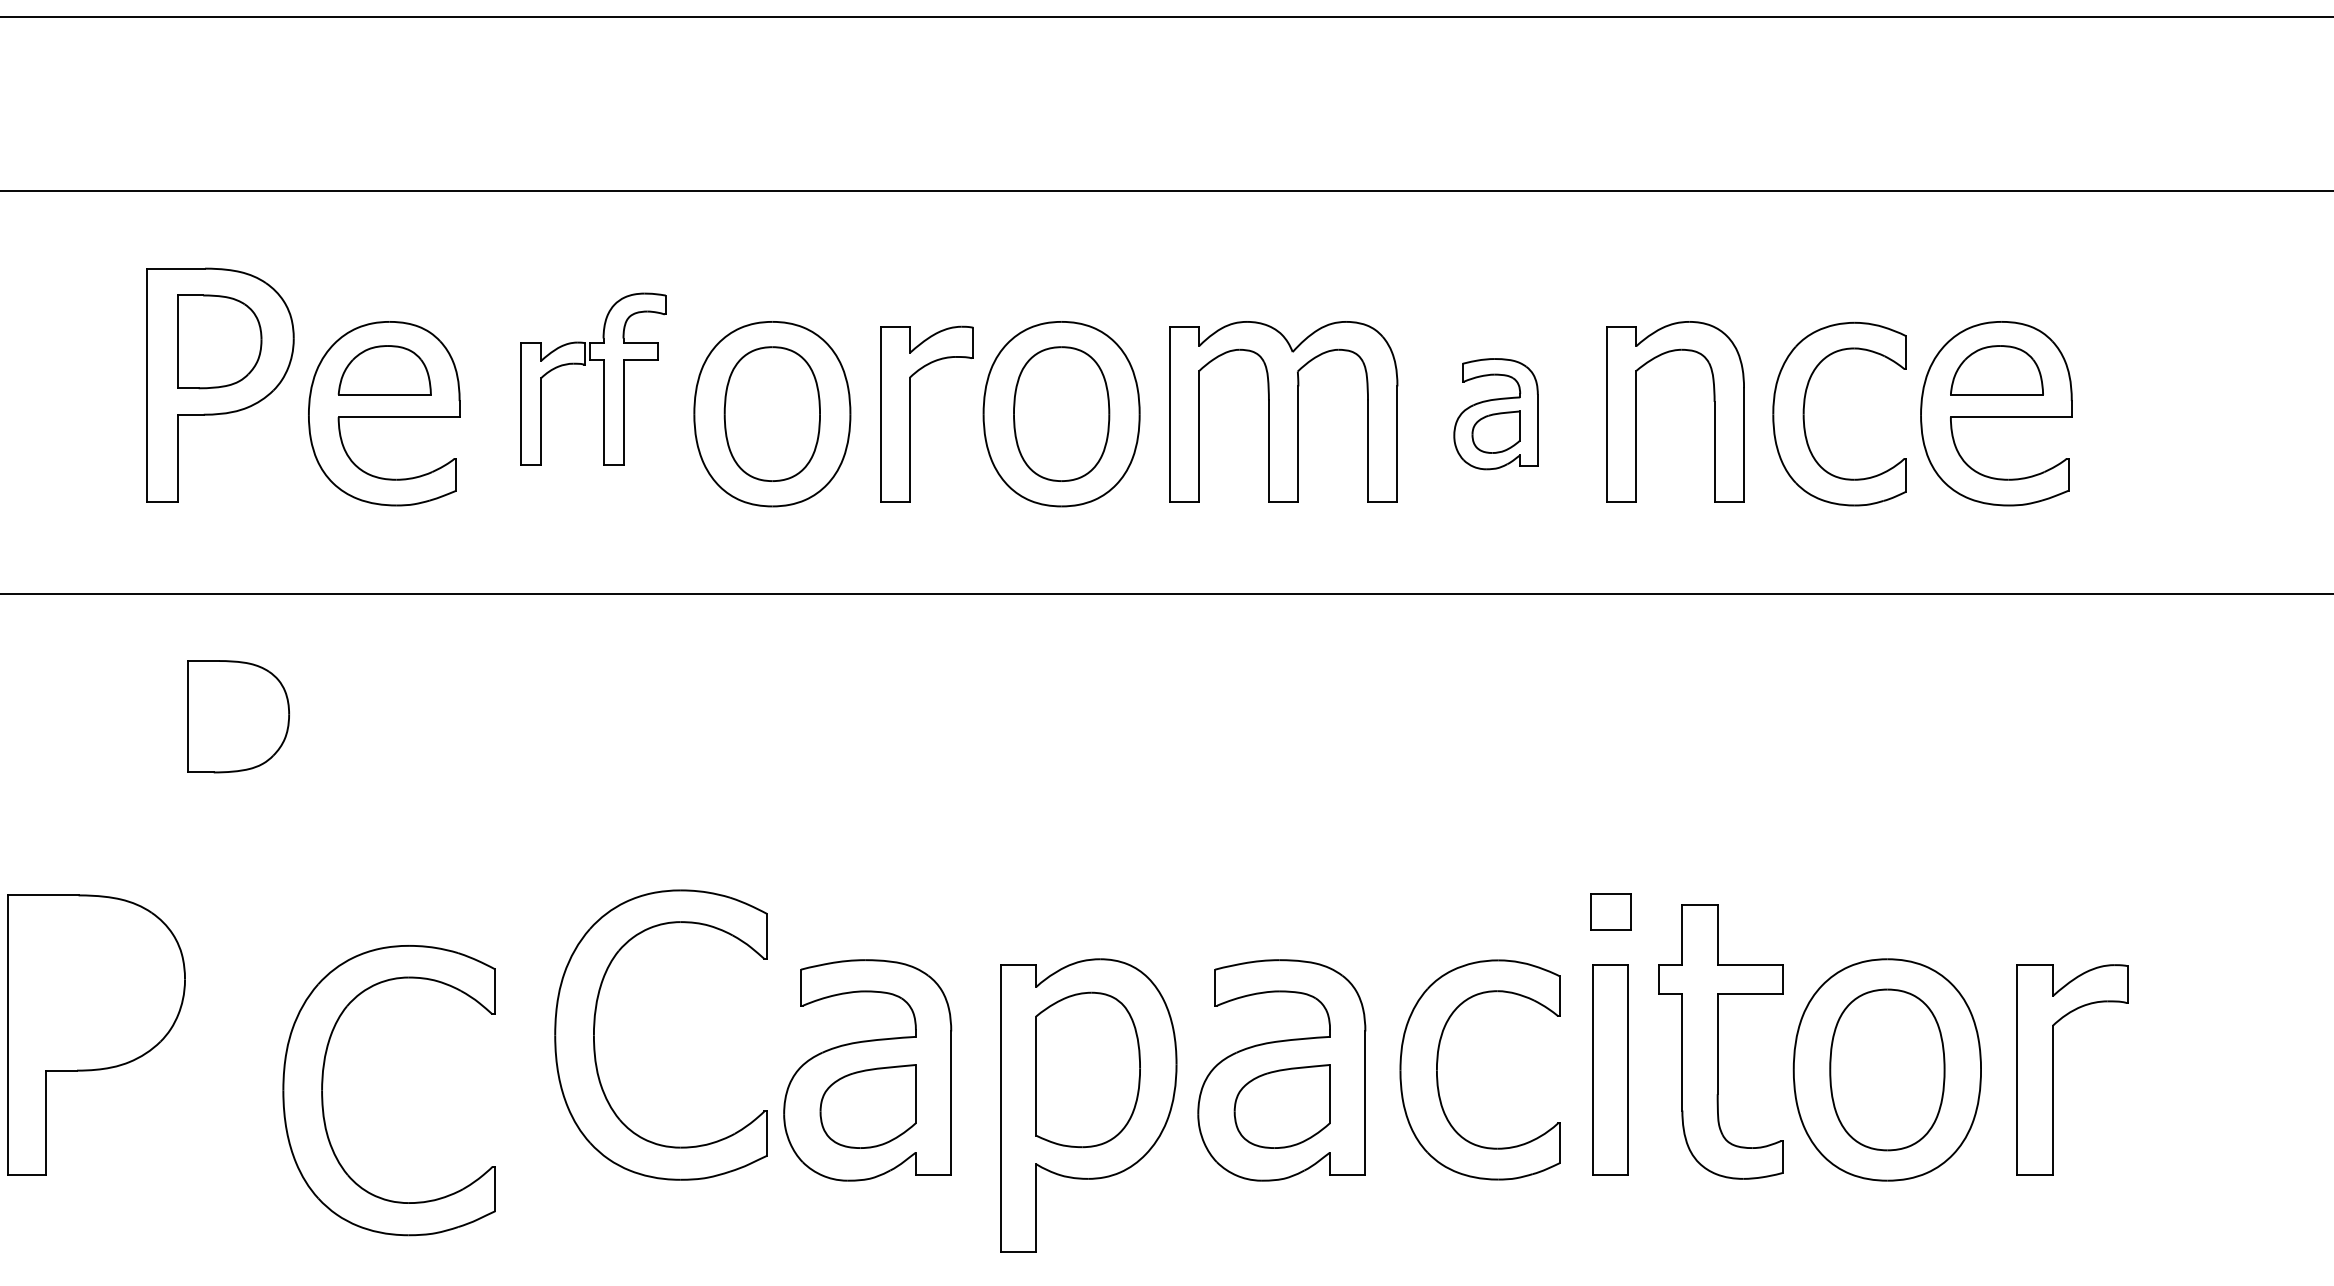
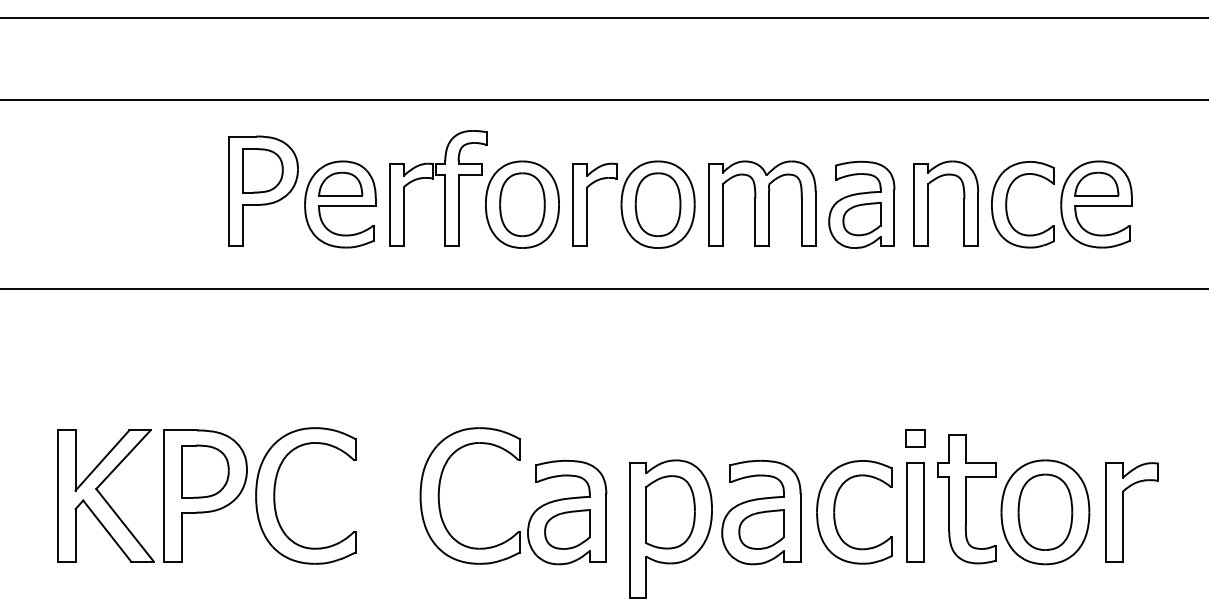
part: (593, 379) -> (438, 188), size x1.43
part: (1495, 413) -> (861, 204), size x1.67
part: (239, 716) -> (205, 471), moved
part: (324, 1089) -> (275, 495), moved

